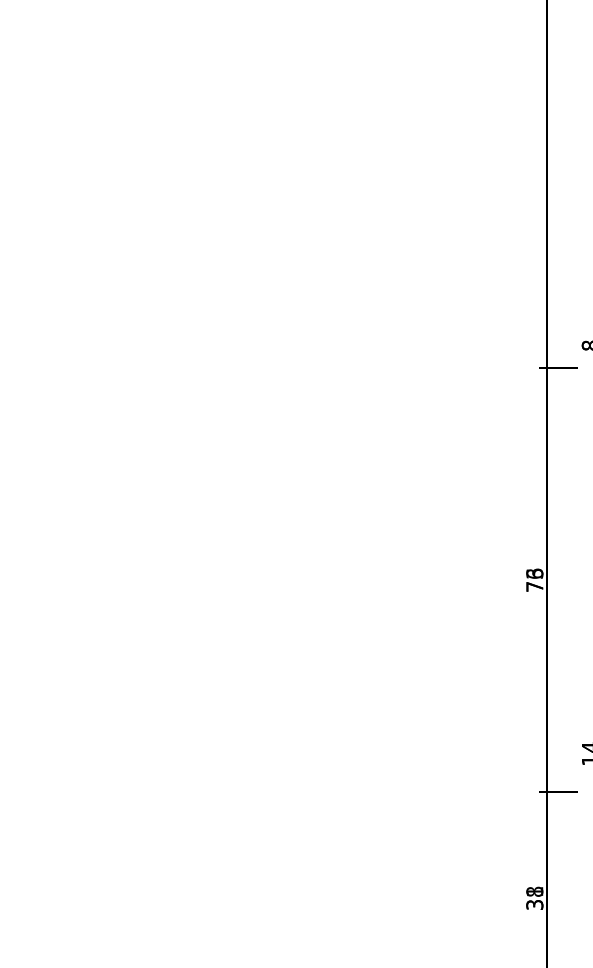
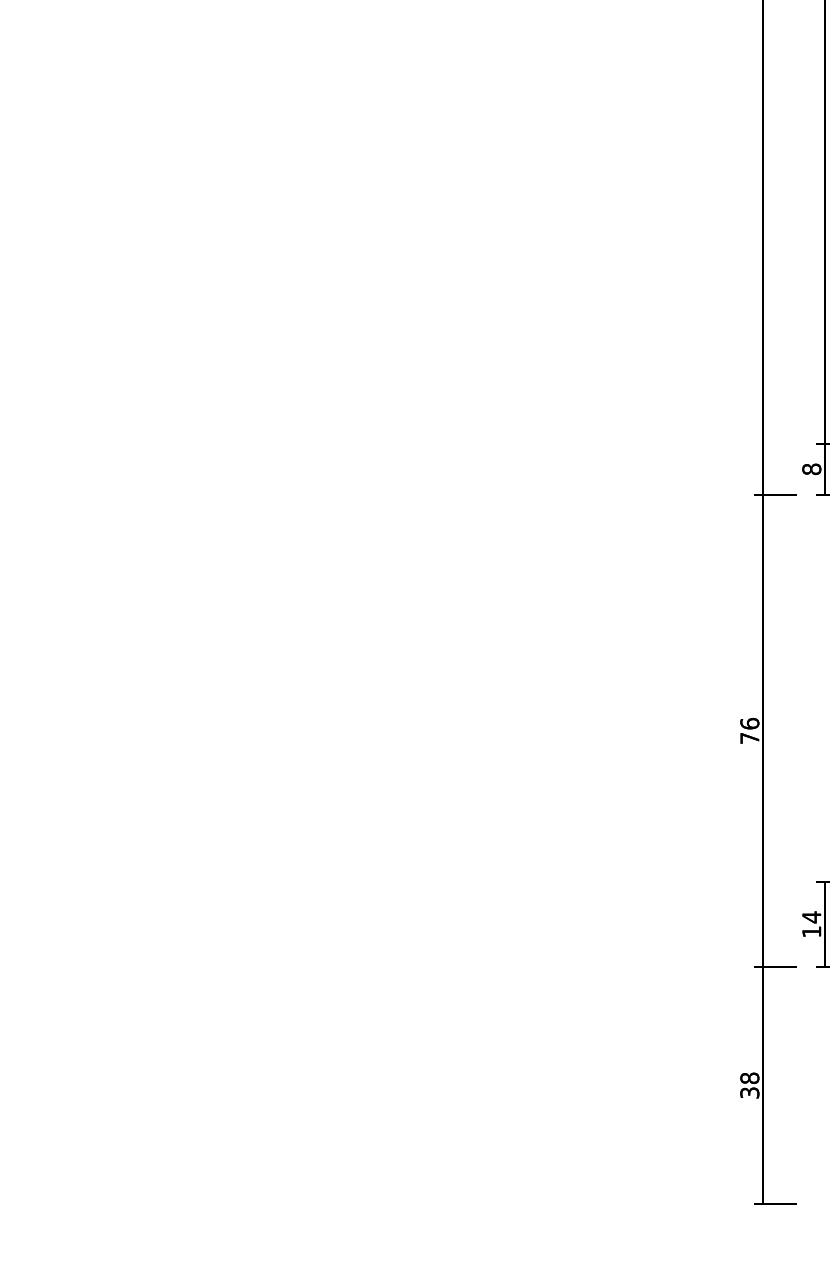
text: (534, 573) -> (749, 723), 73 -> 76
text: (534, 891) -> (749, 1077), 31 -> 38

